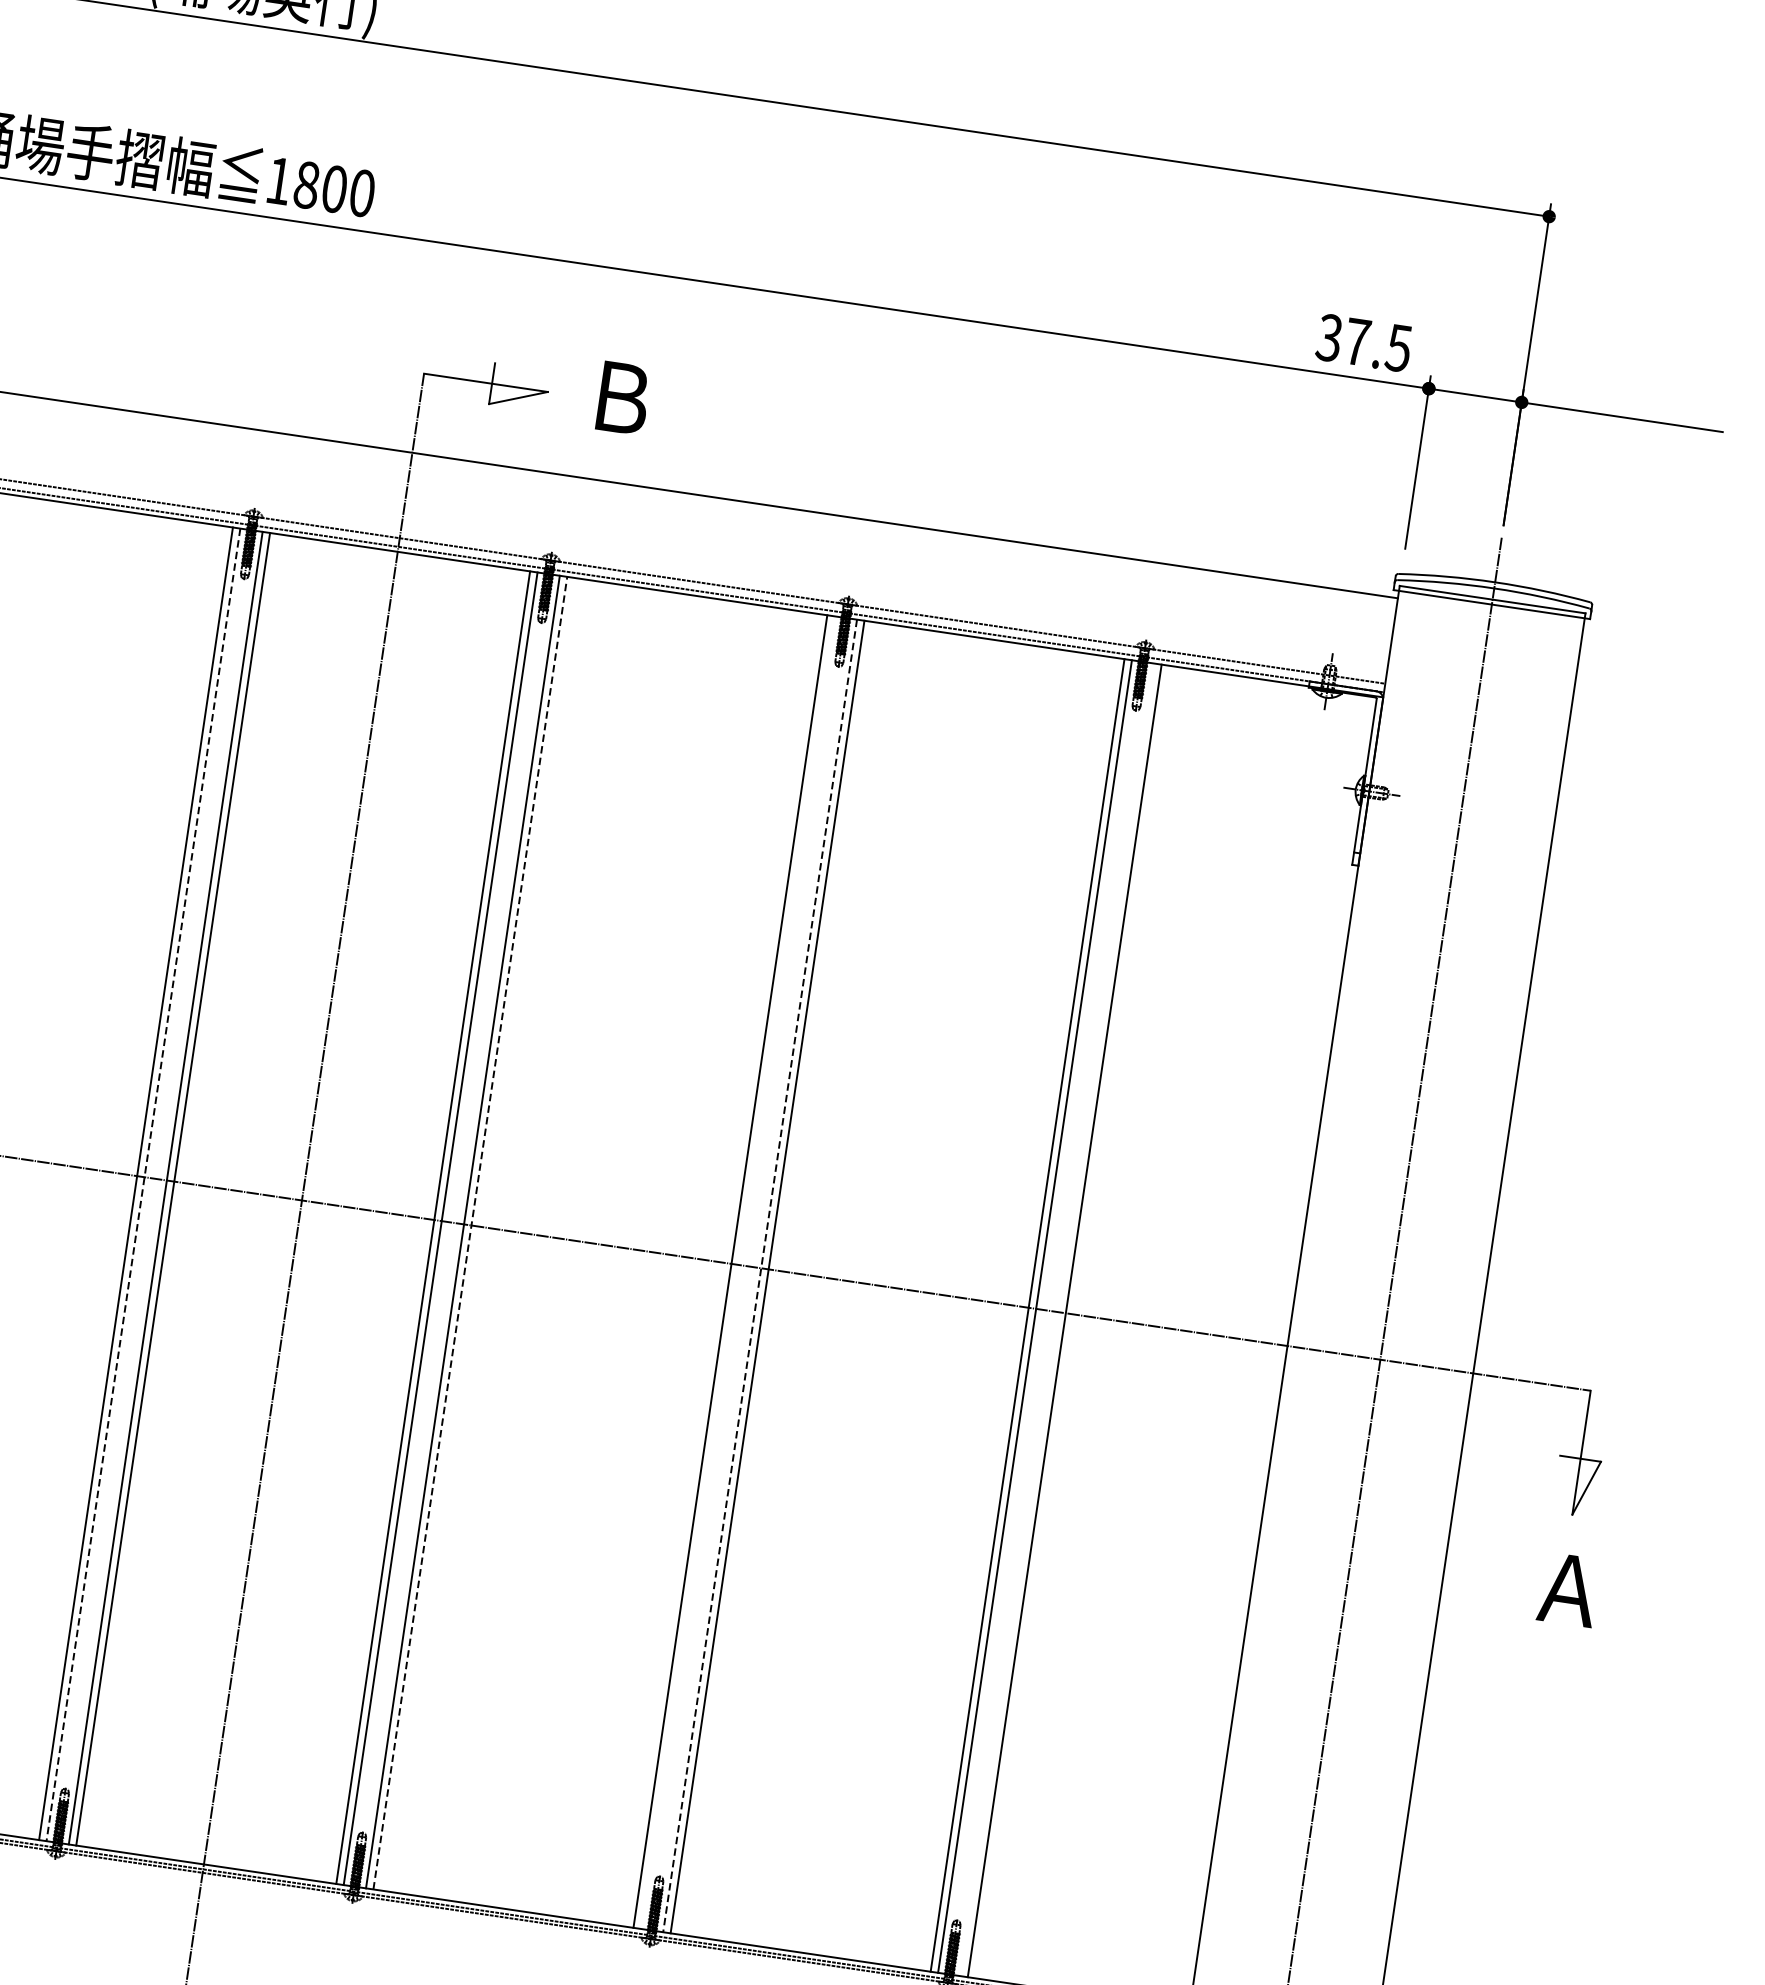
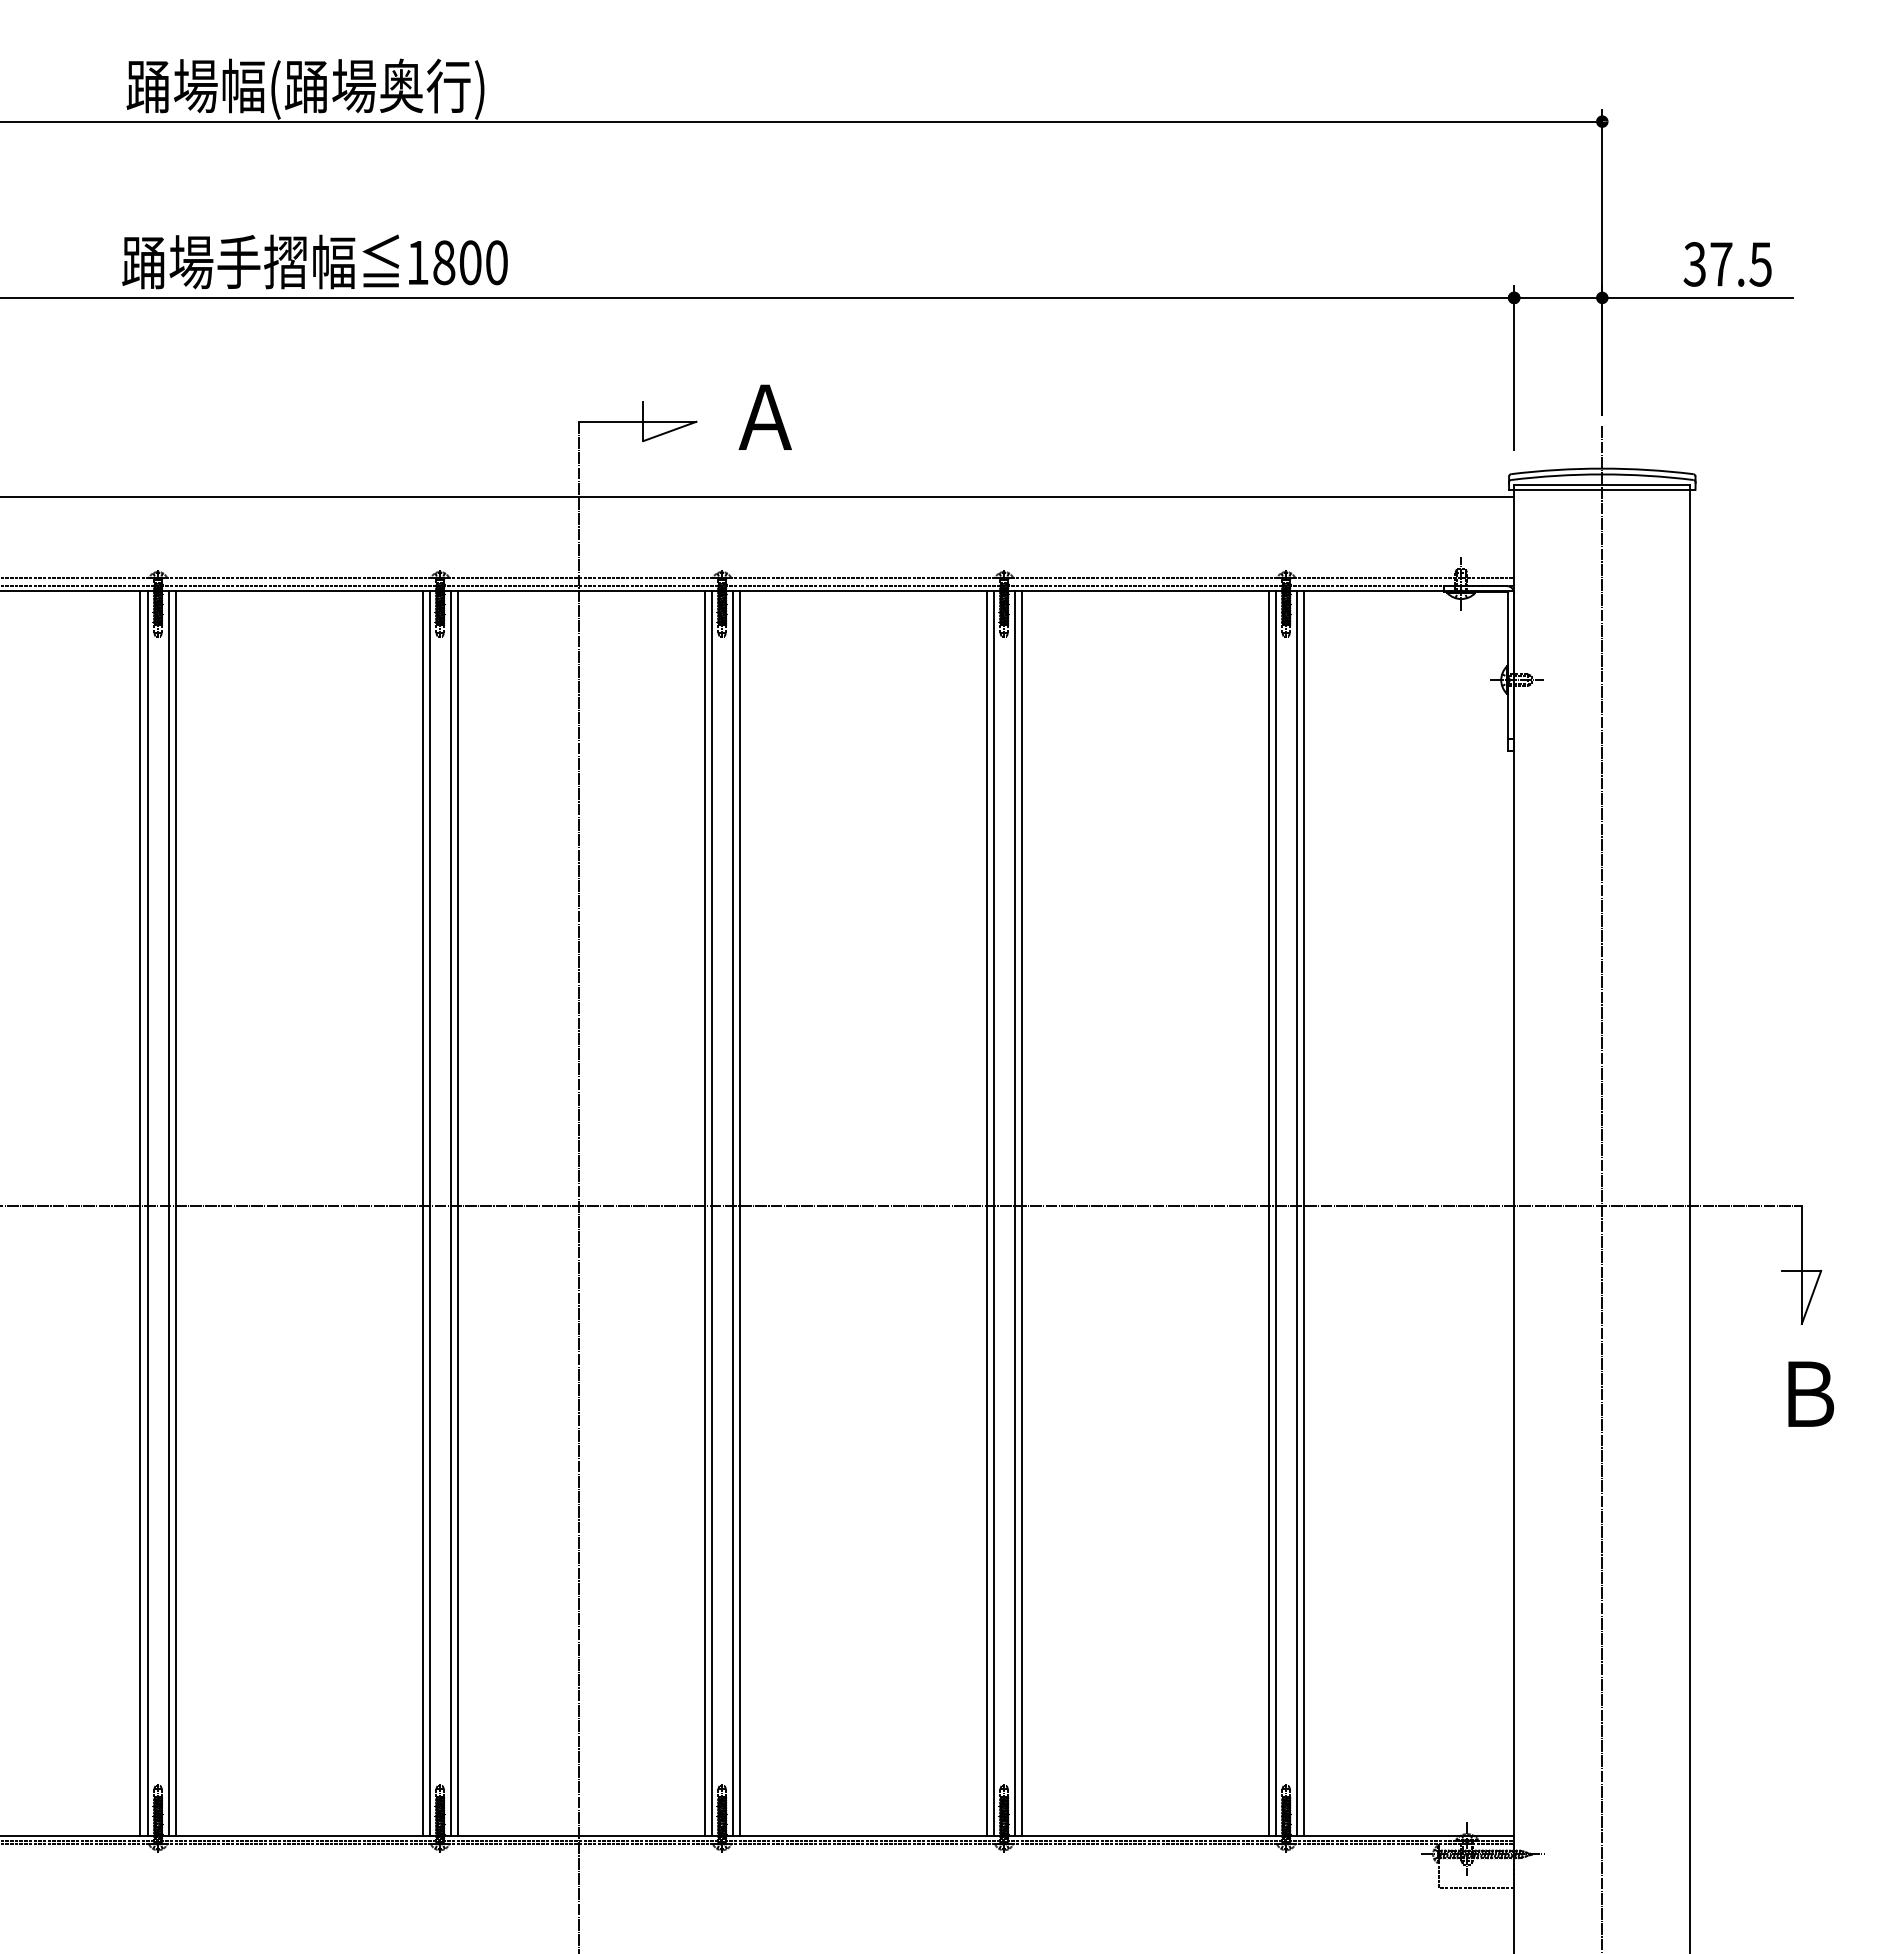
text: (1363, 343) -> (1727, 264), moved
text: (620, 397) -> (764, 416), Ｂ -> Ａ
line: (143, 1184) -> (429, 1213), dashed -> solid
line: (470, 1232) -> (739, 1213), dashed -> solid
line: (737, 1272) -> (993, 1213), added
line: (759, 1275) -> (1014, 1213), dashed -> solid
line: (1057, 1319) -> (1296, 1213), added
text: (1568, 1588) -> (1808, 1393), Ａ -> Ｂ

